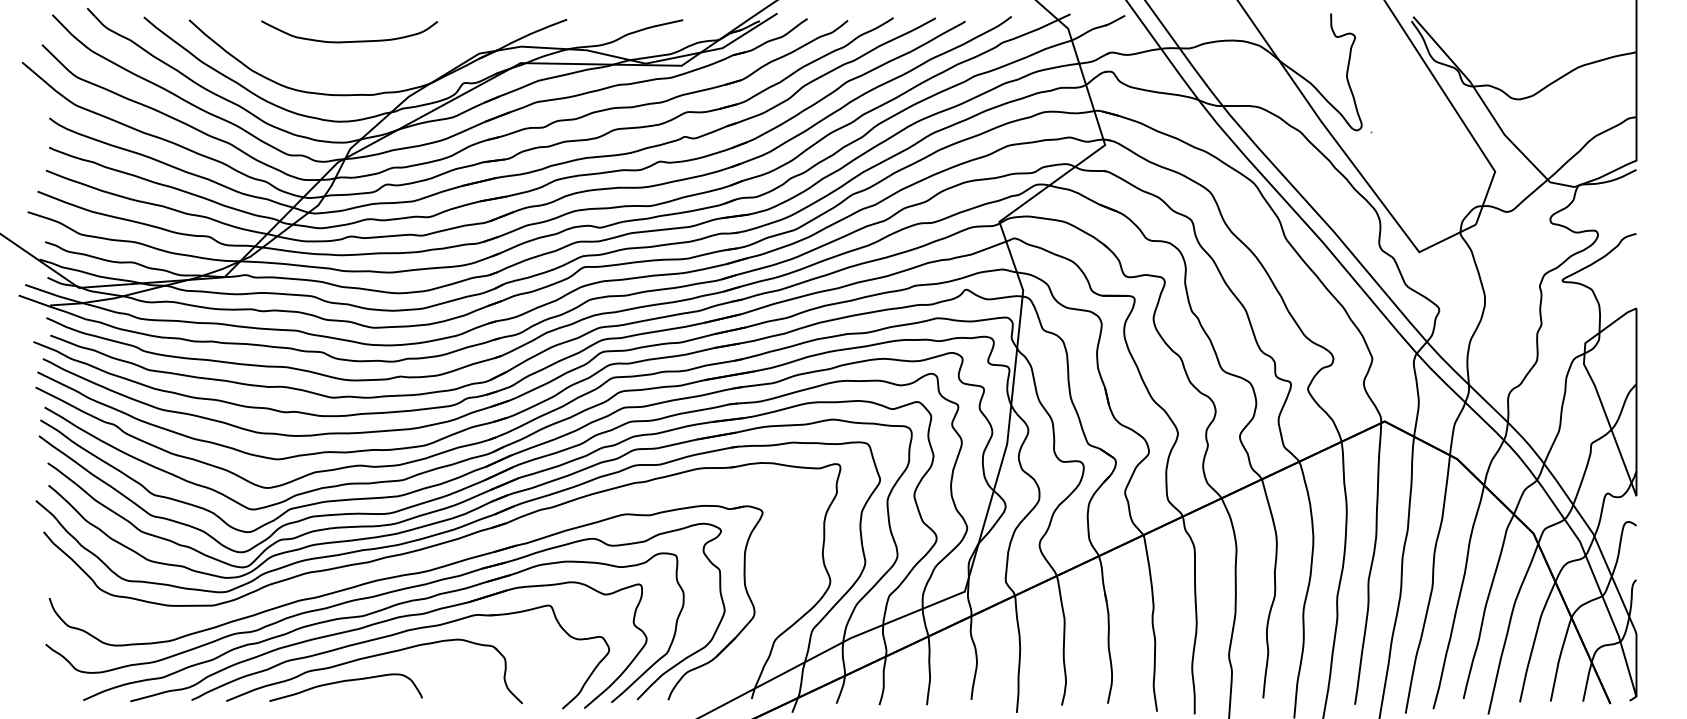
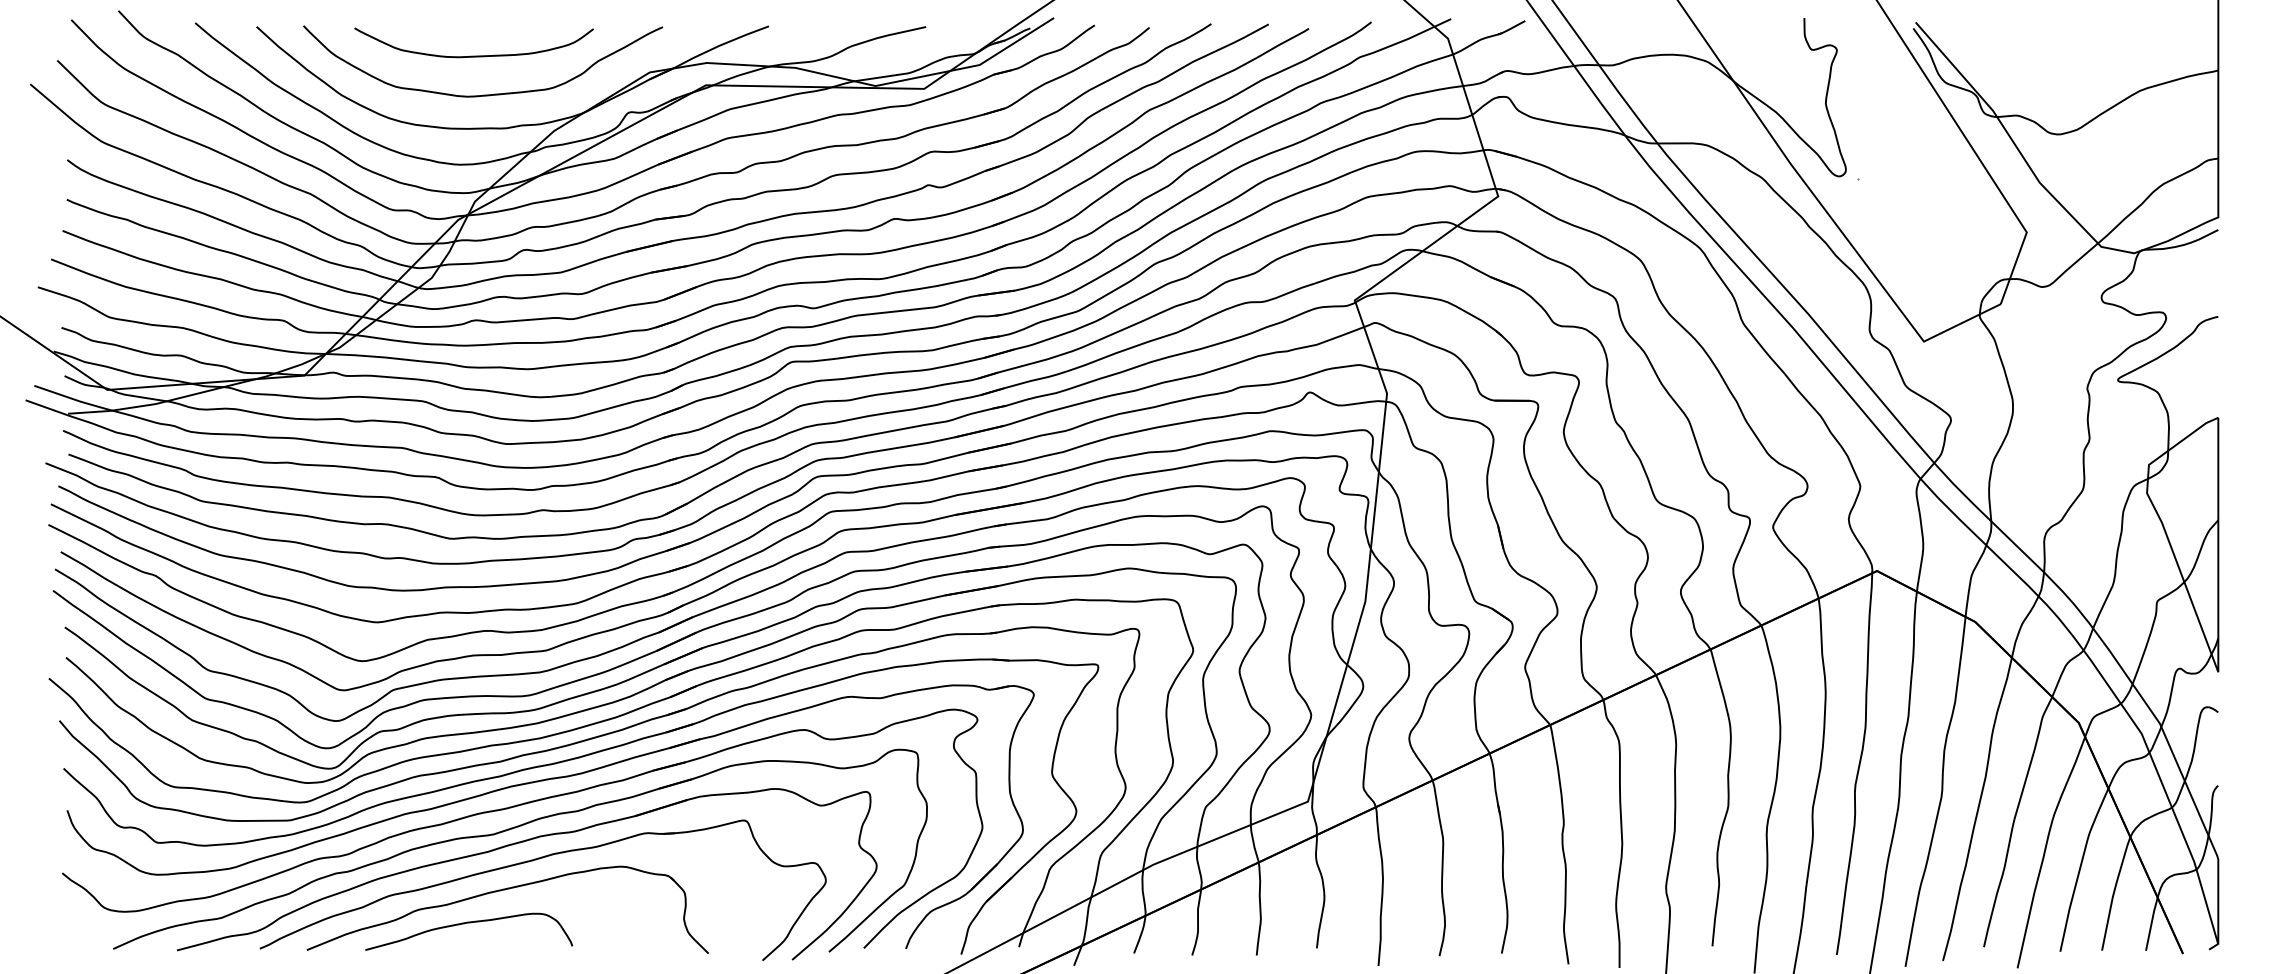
curve: (356, 69) -> (483, 94), added
part: (421, 561) -> (571, 760), added

